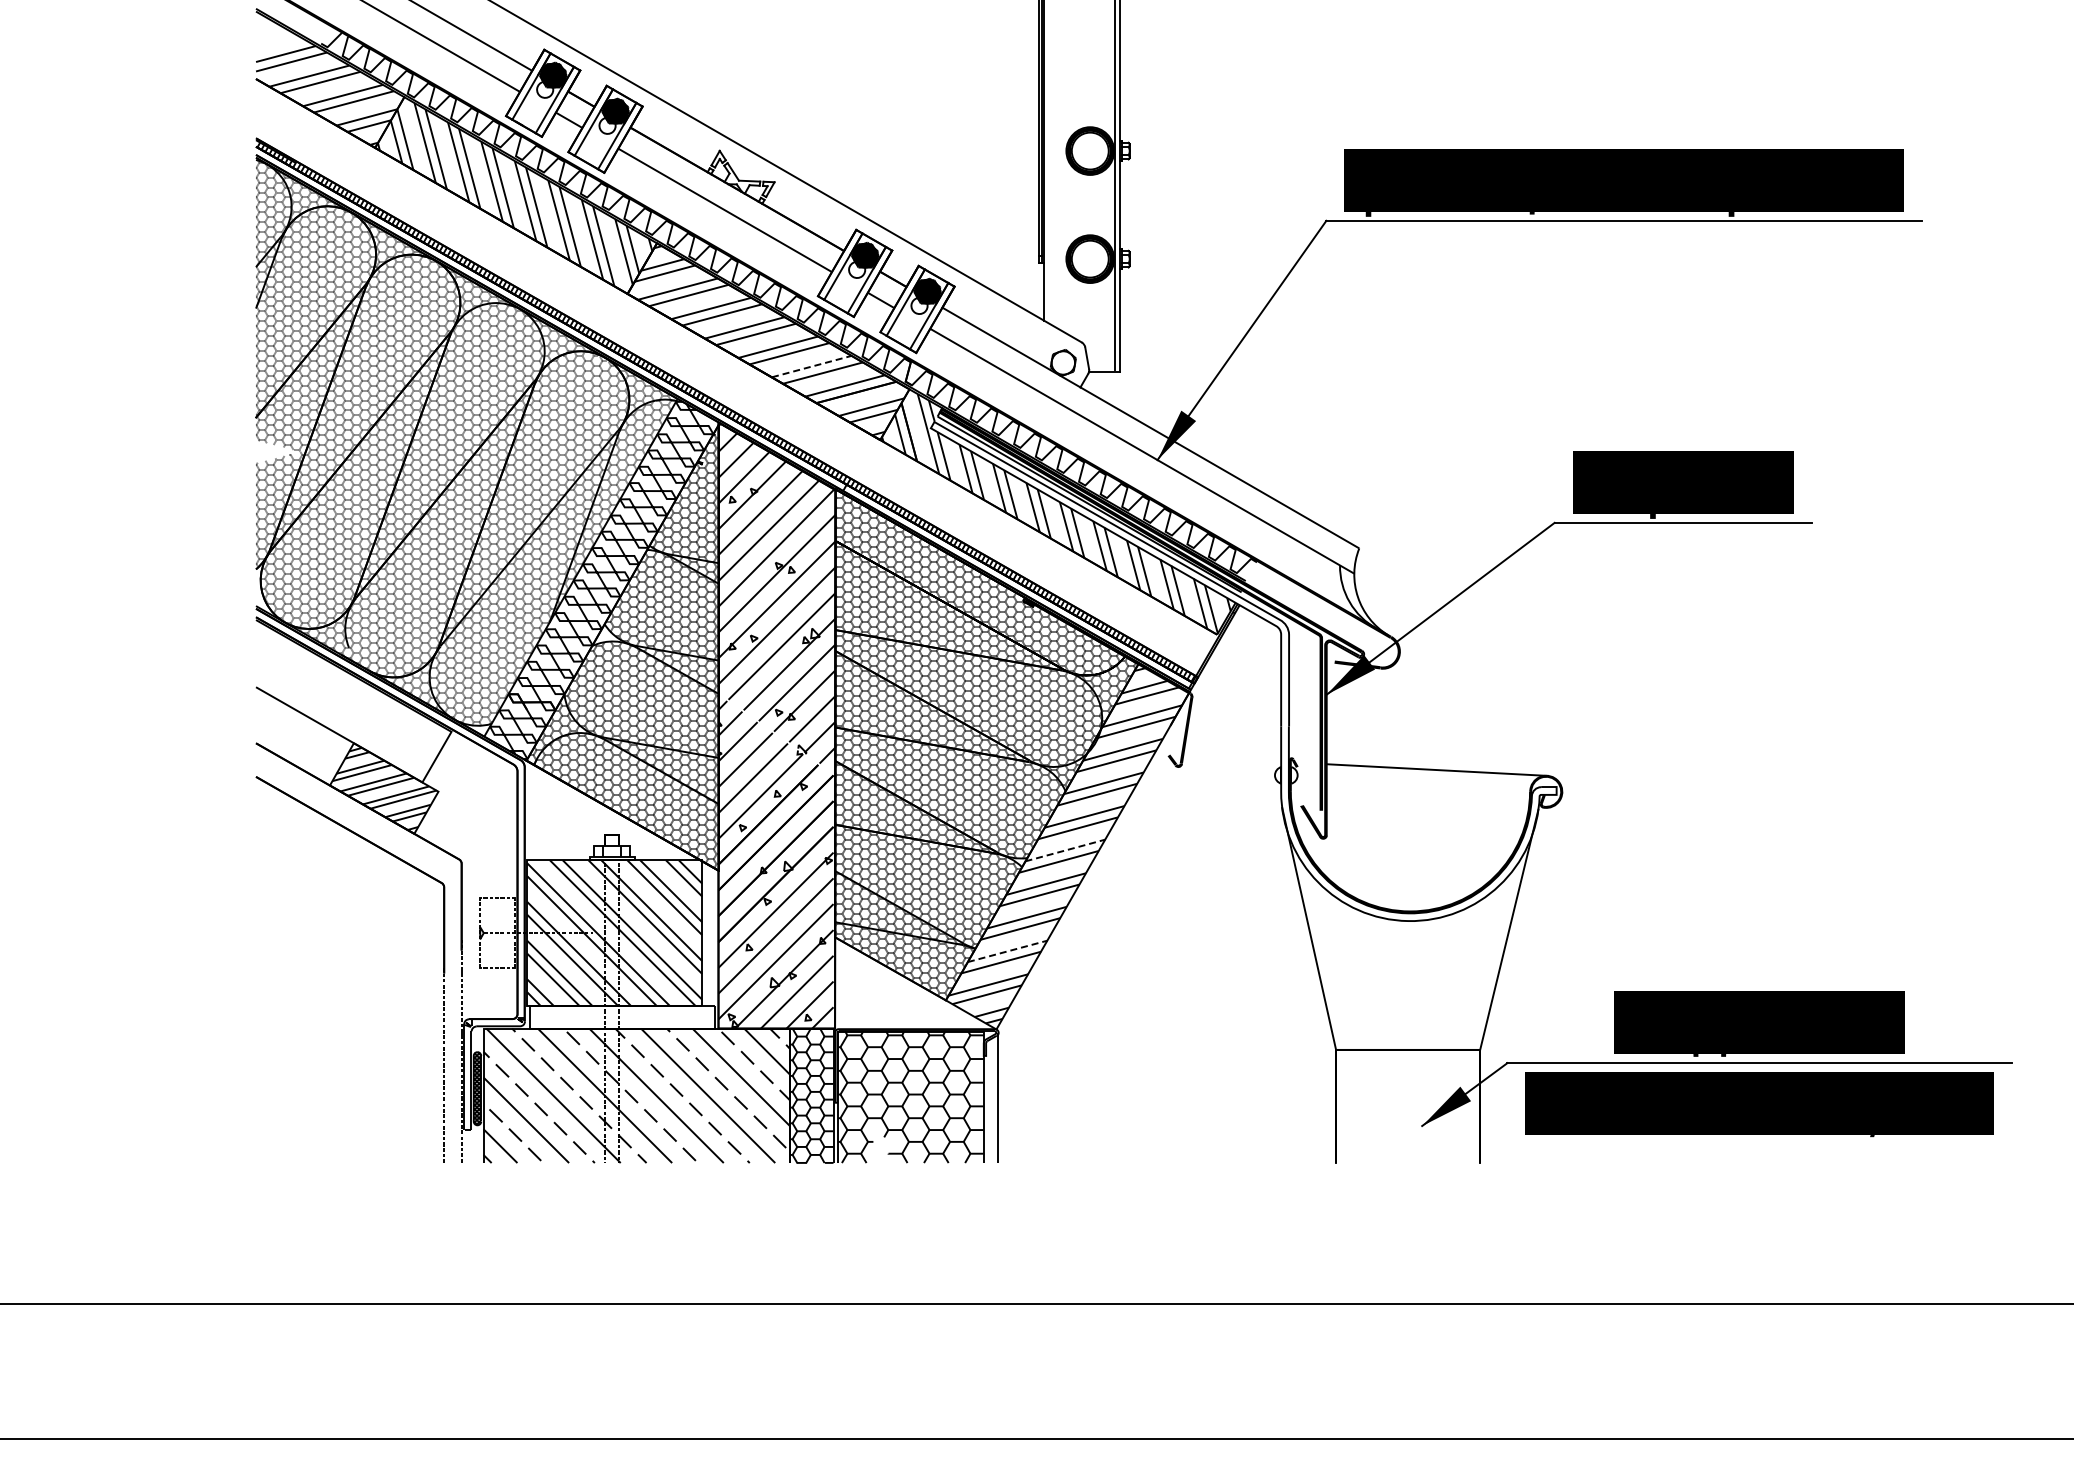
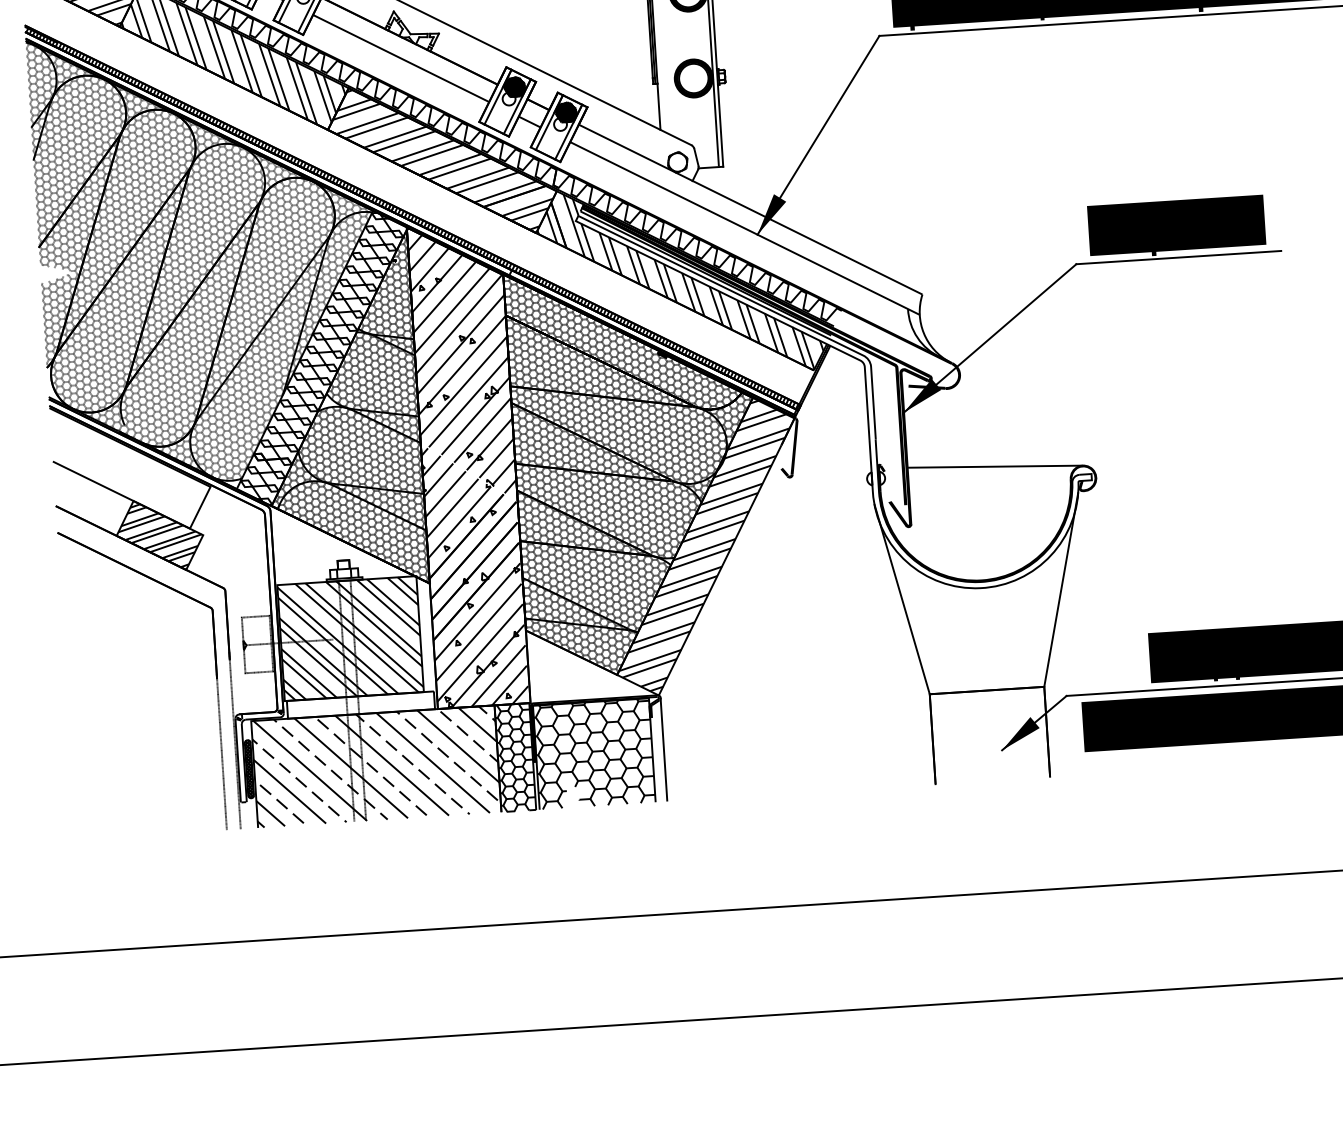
line: (812, 366) -> (478, 178), dashed -> solid
line: (1065, 850) -> (704, 549), dashed -> solid
line: (1008, 951) -> (664, 632), dashed -> solid

